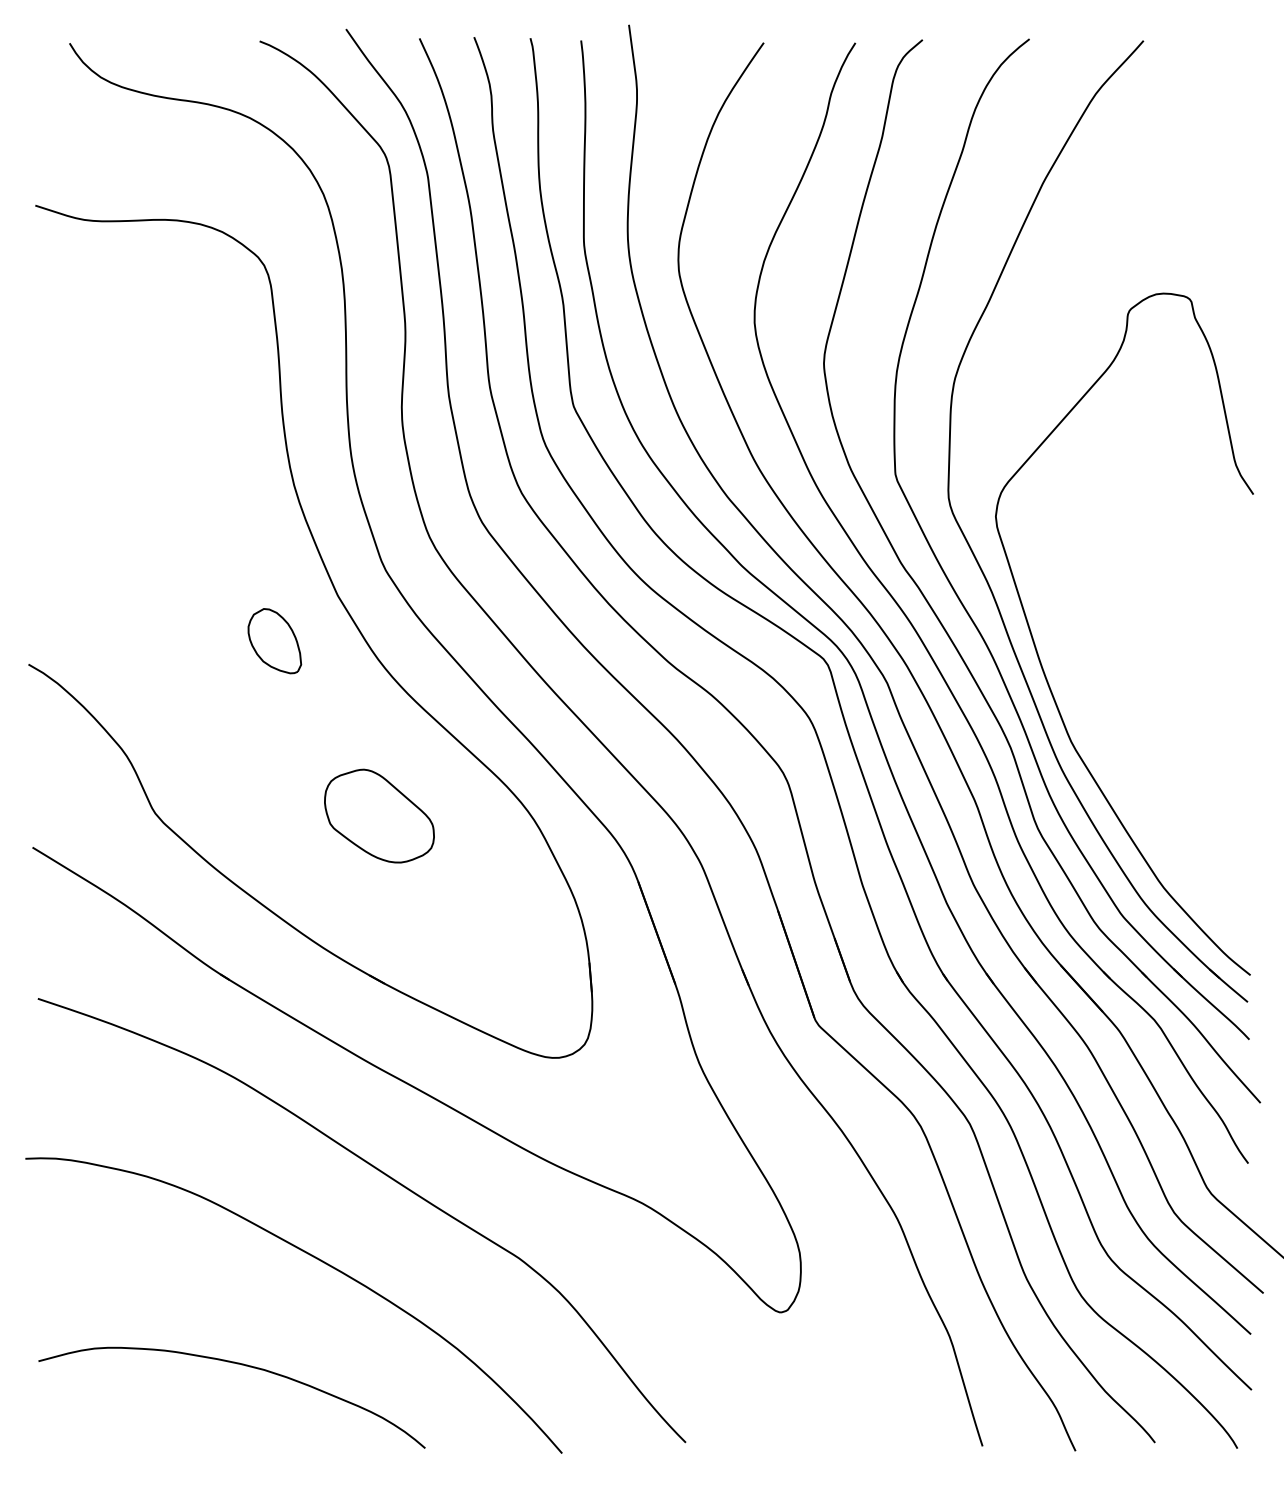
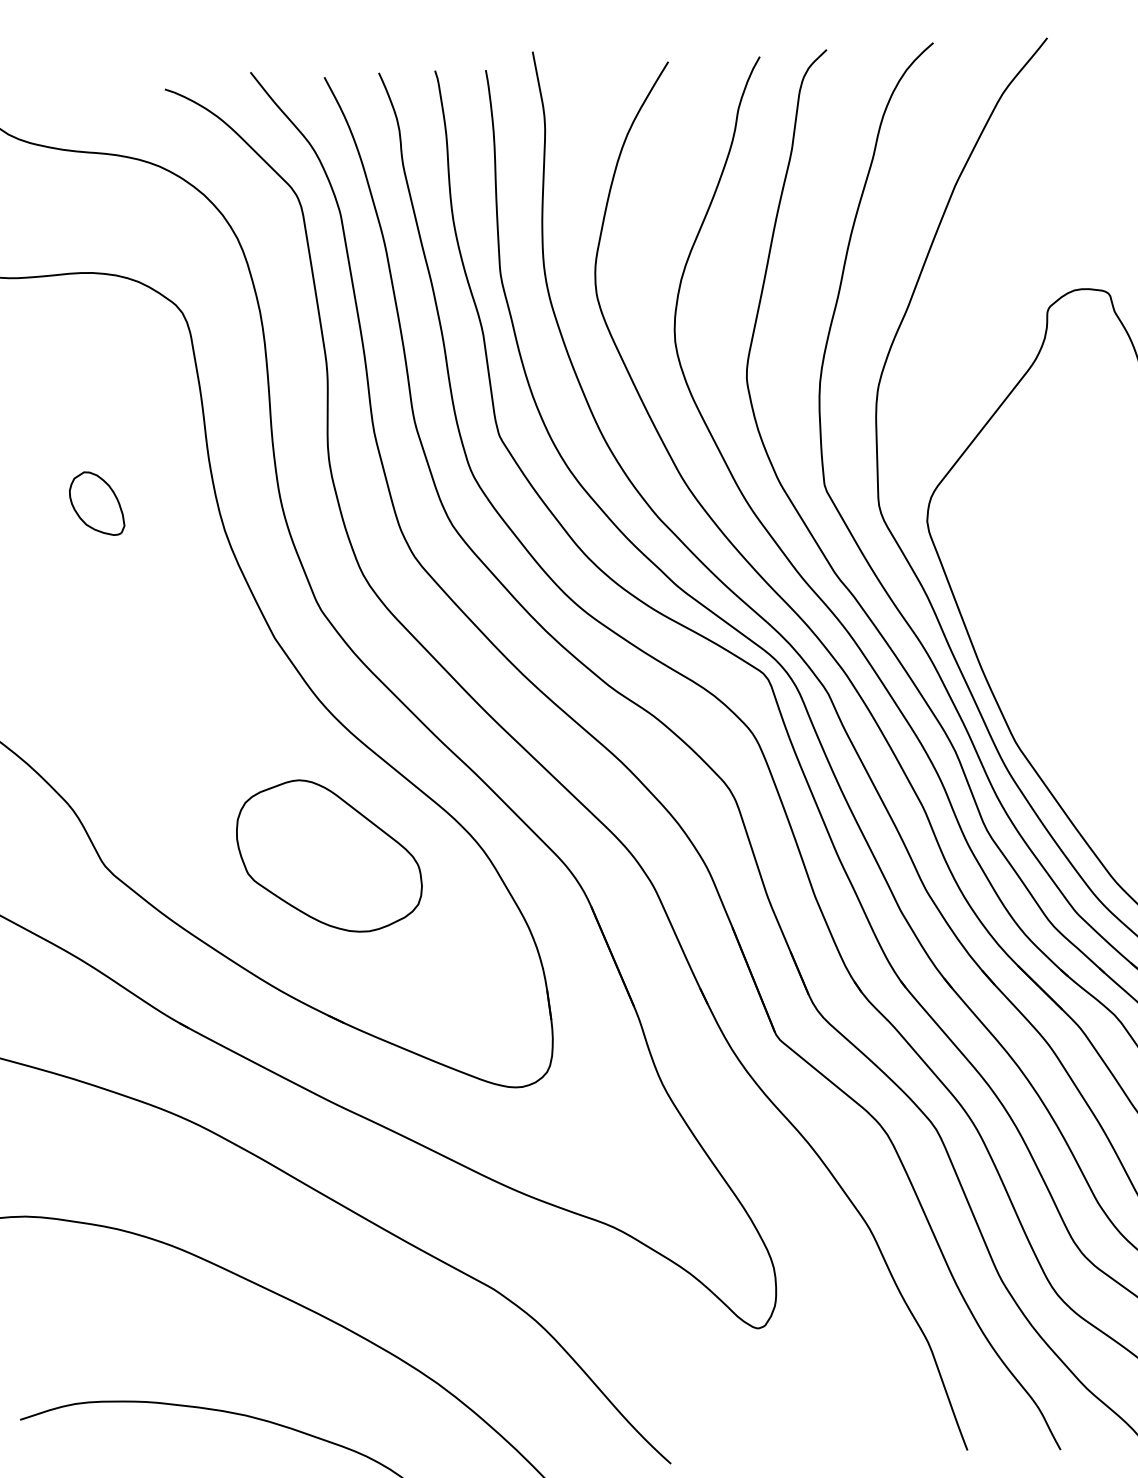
part: (274, 641) -> (96, 504), moved
part: (379, 815) -> (329, 855), size x1.67

